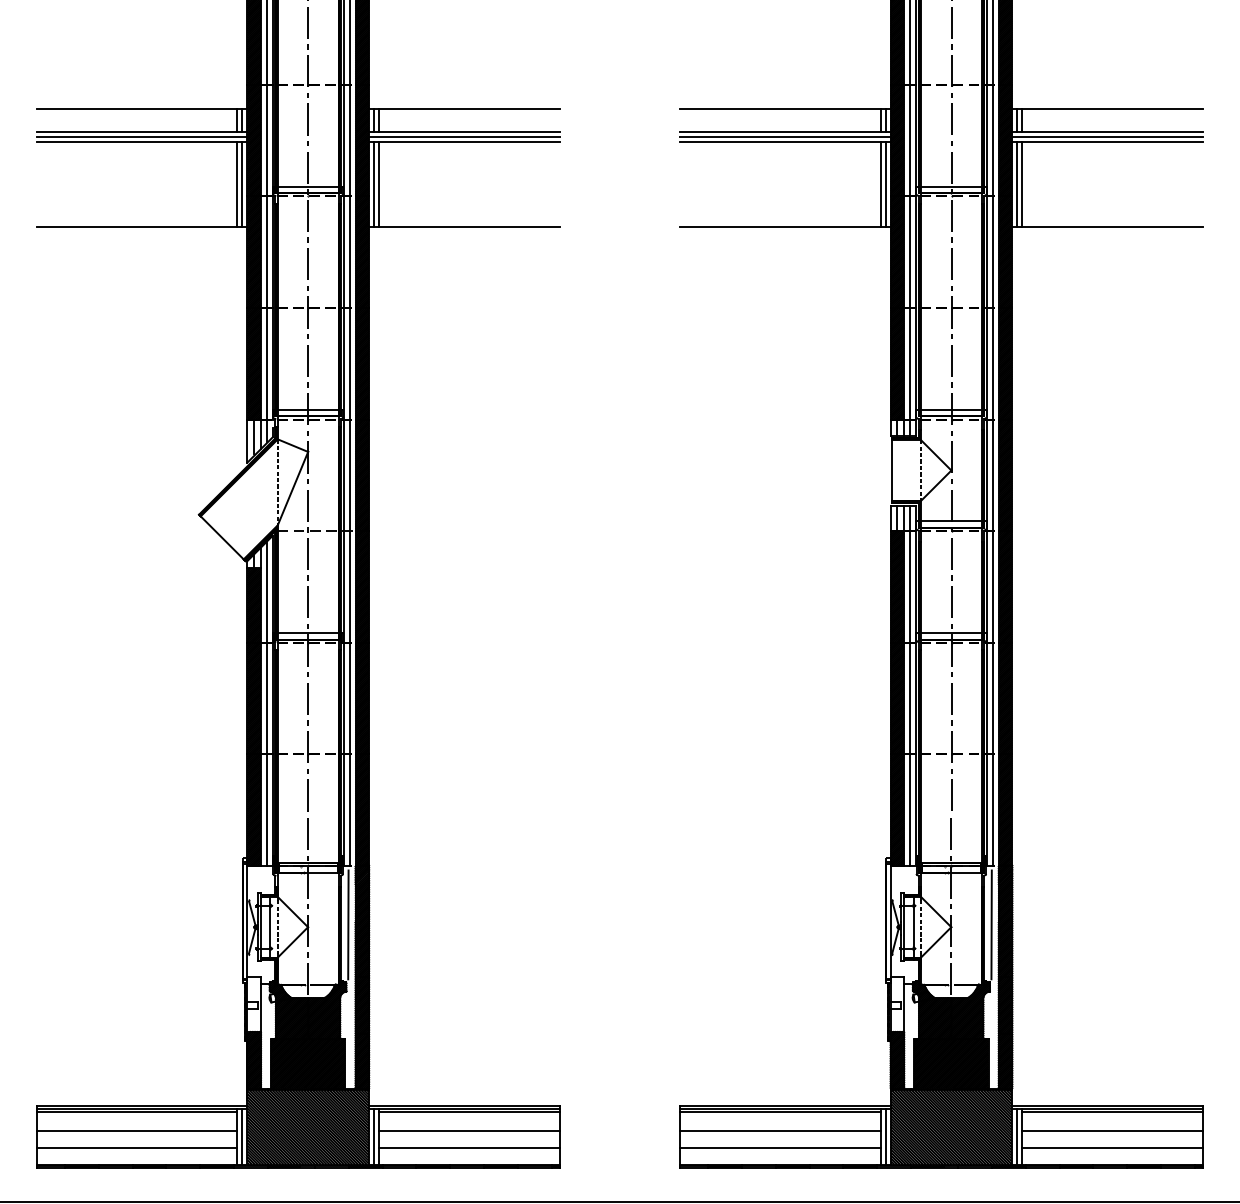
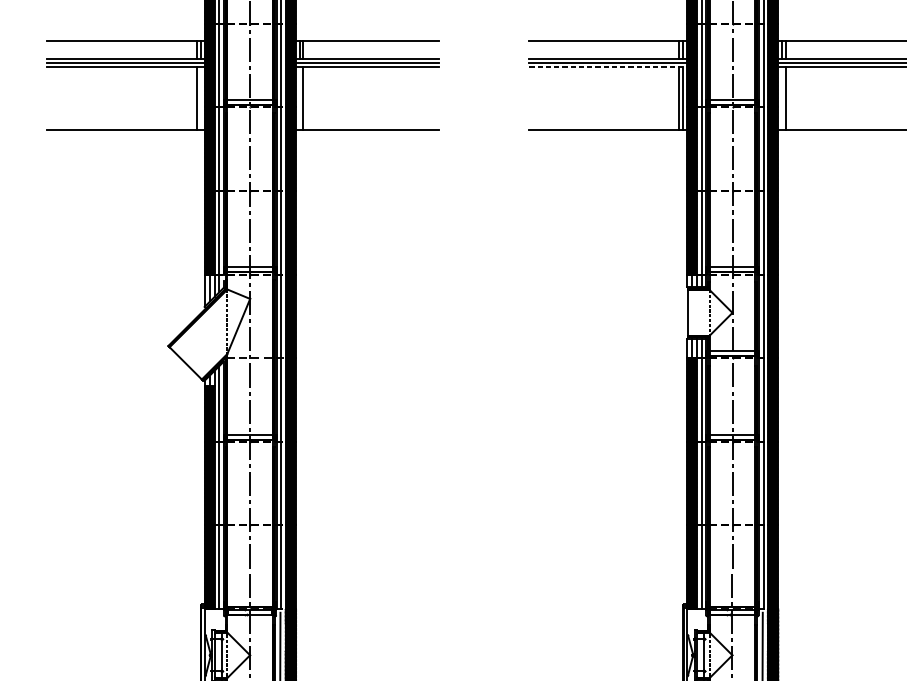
line: (786, 142) -> (608, 66), solid -> dashed
line: (242, 184) -> (200, 98), removed
line: (374, 184) -> (299, 98), removed
line: (1017, 184) -> (782, 98), removed

